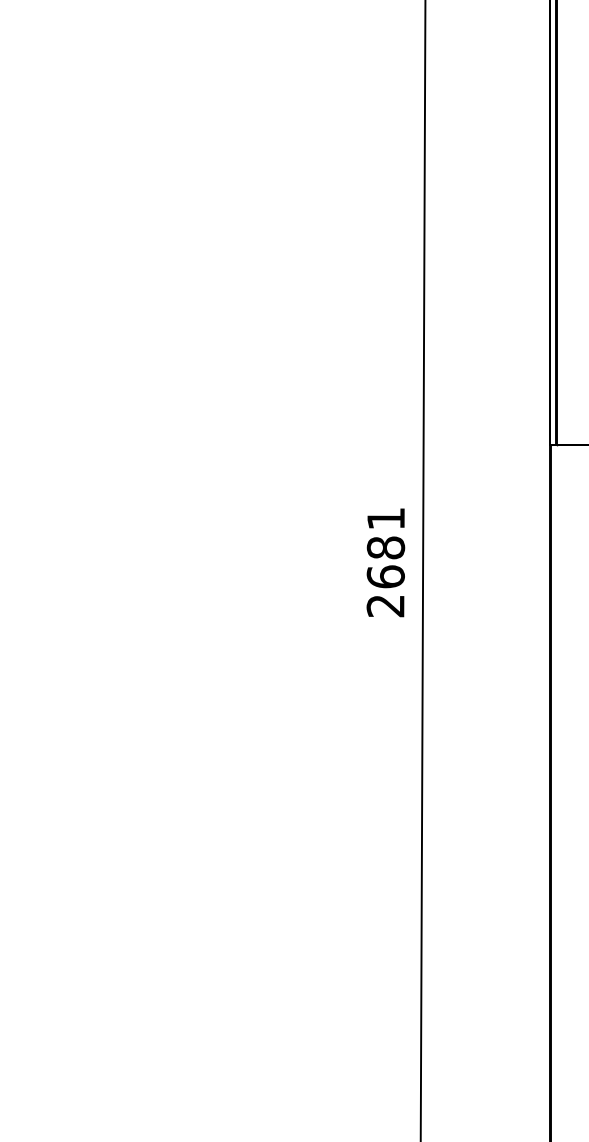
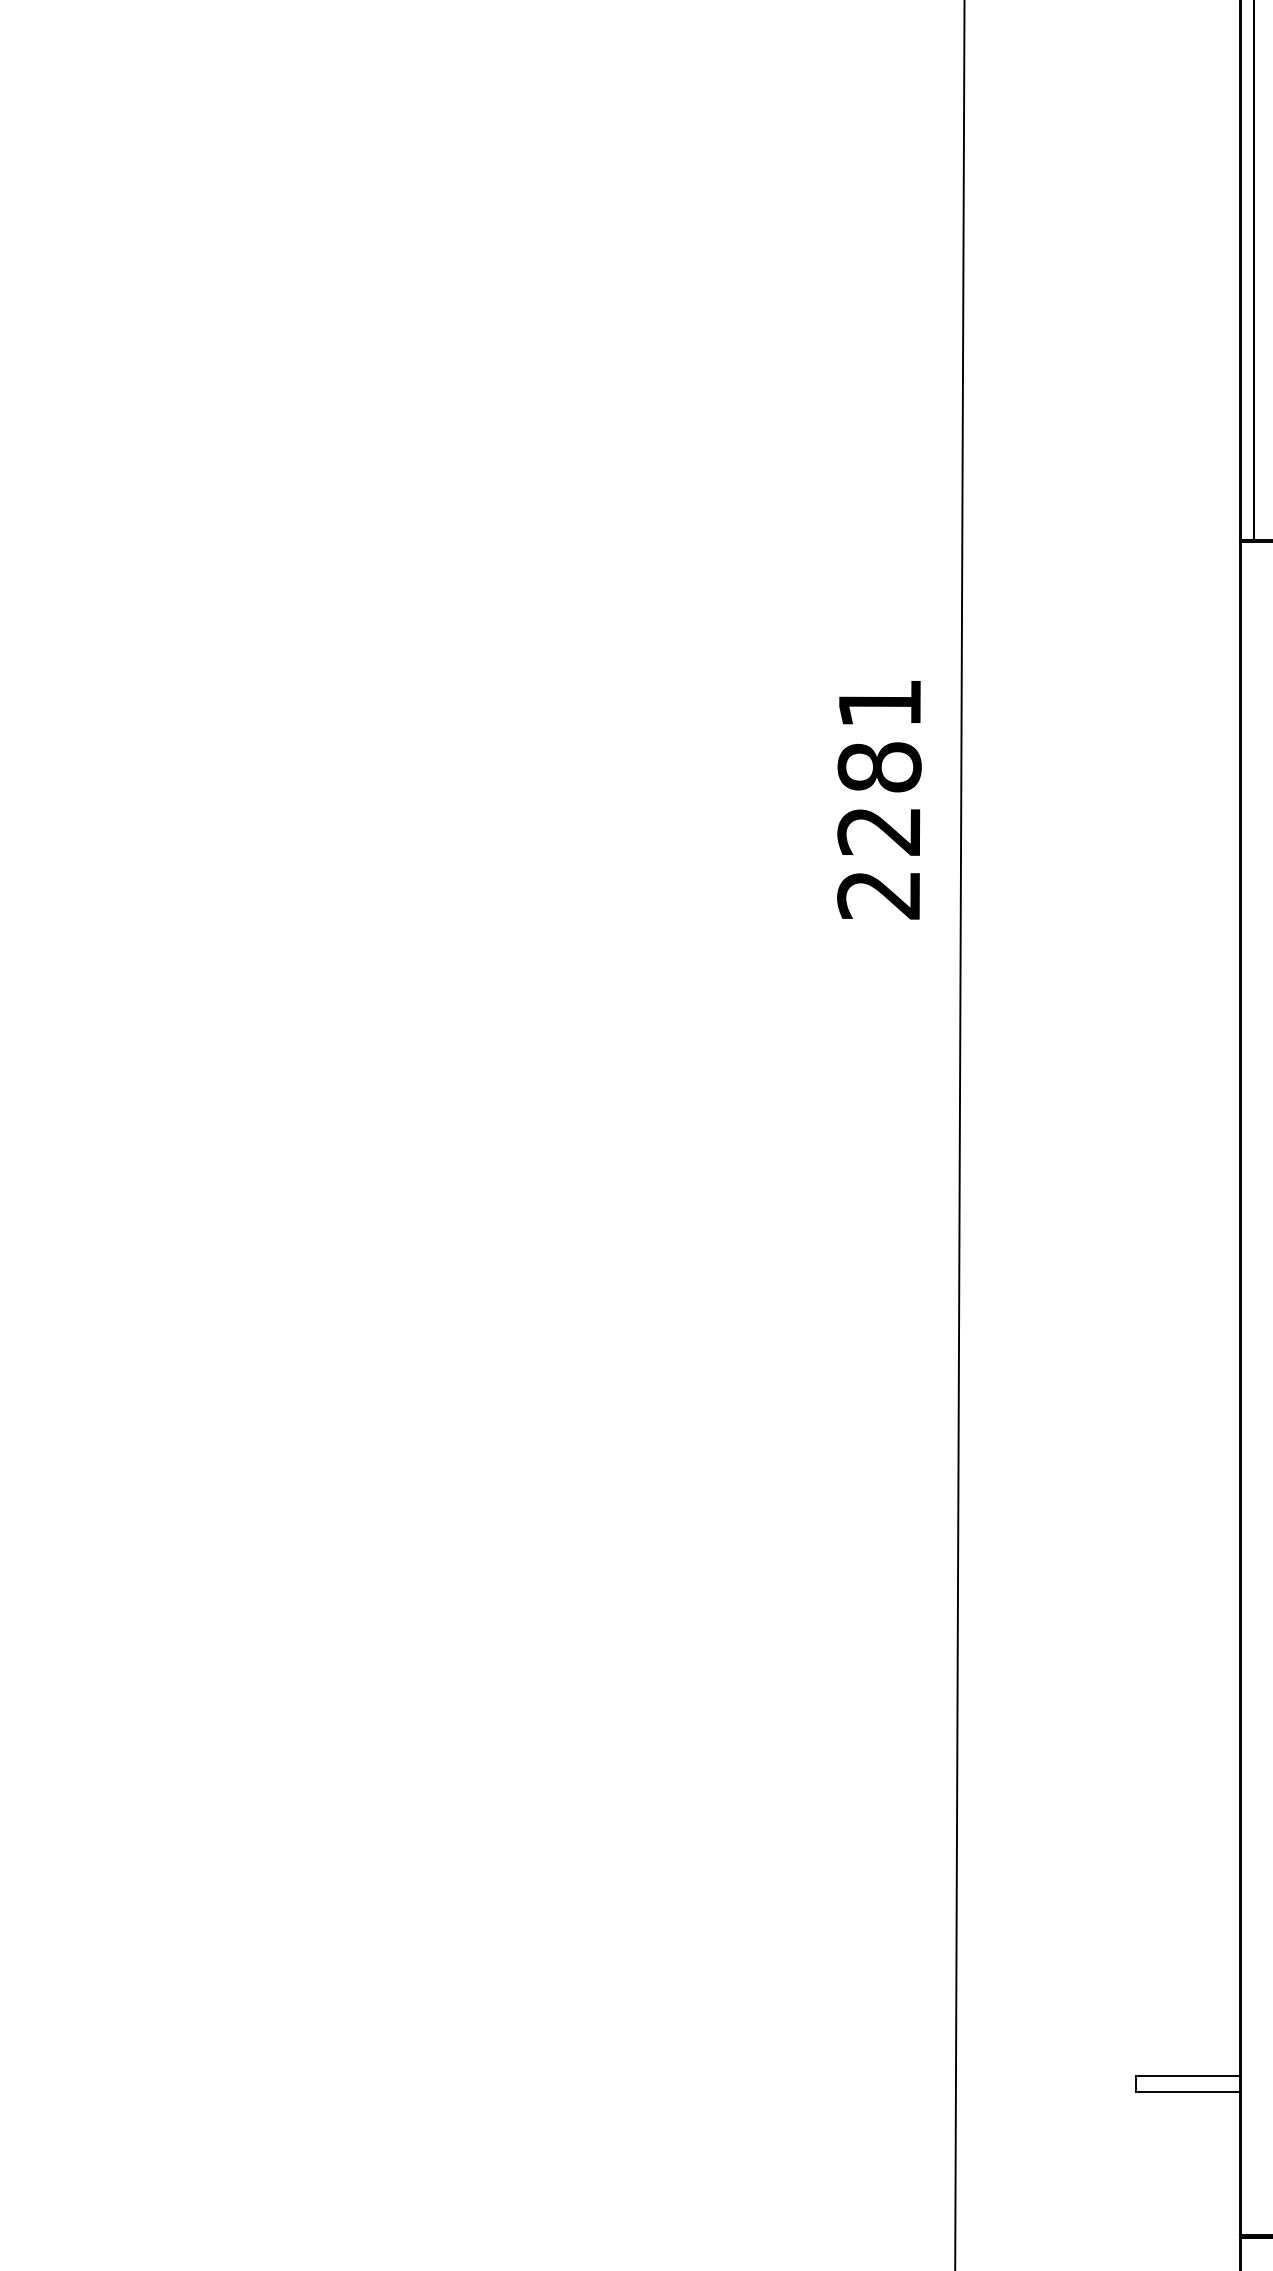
text: (385, 576) -> (878, 830), 2681 -> 2281

